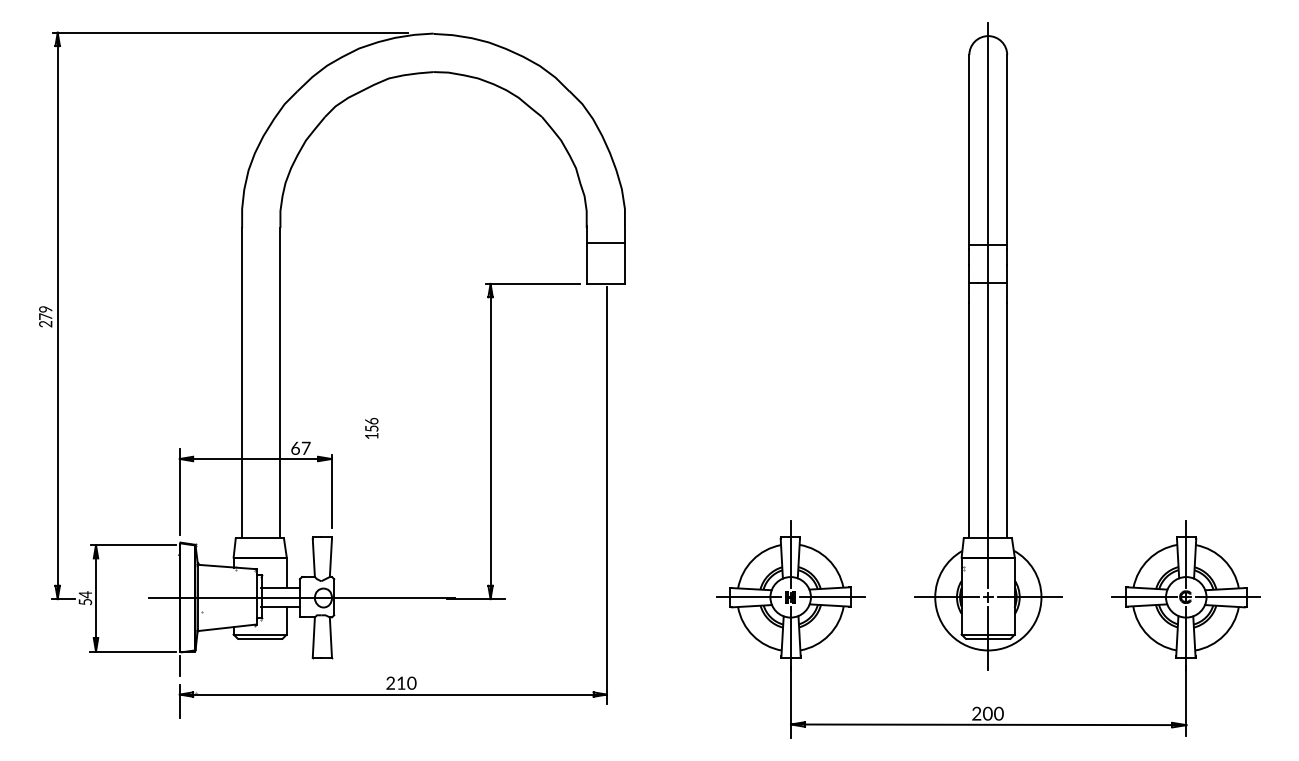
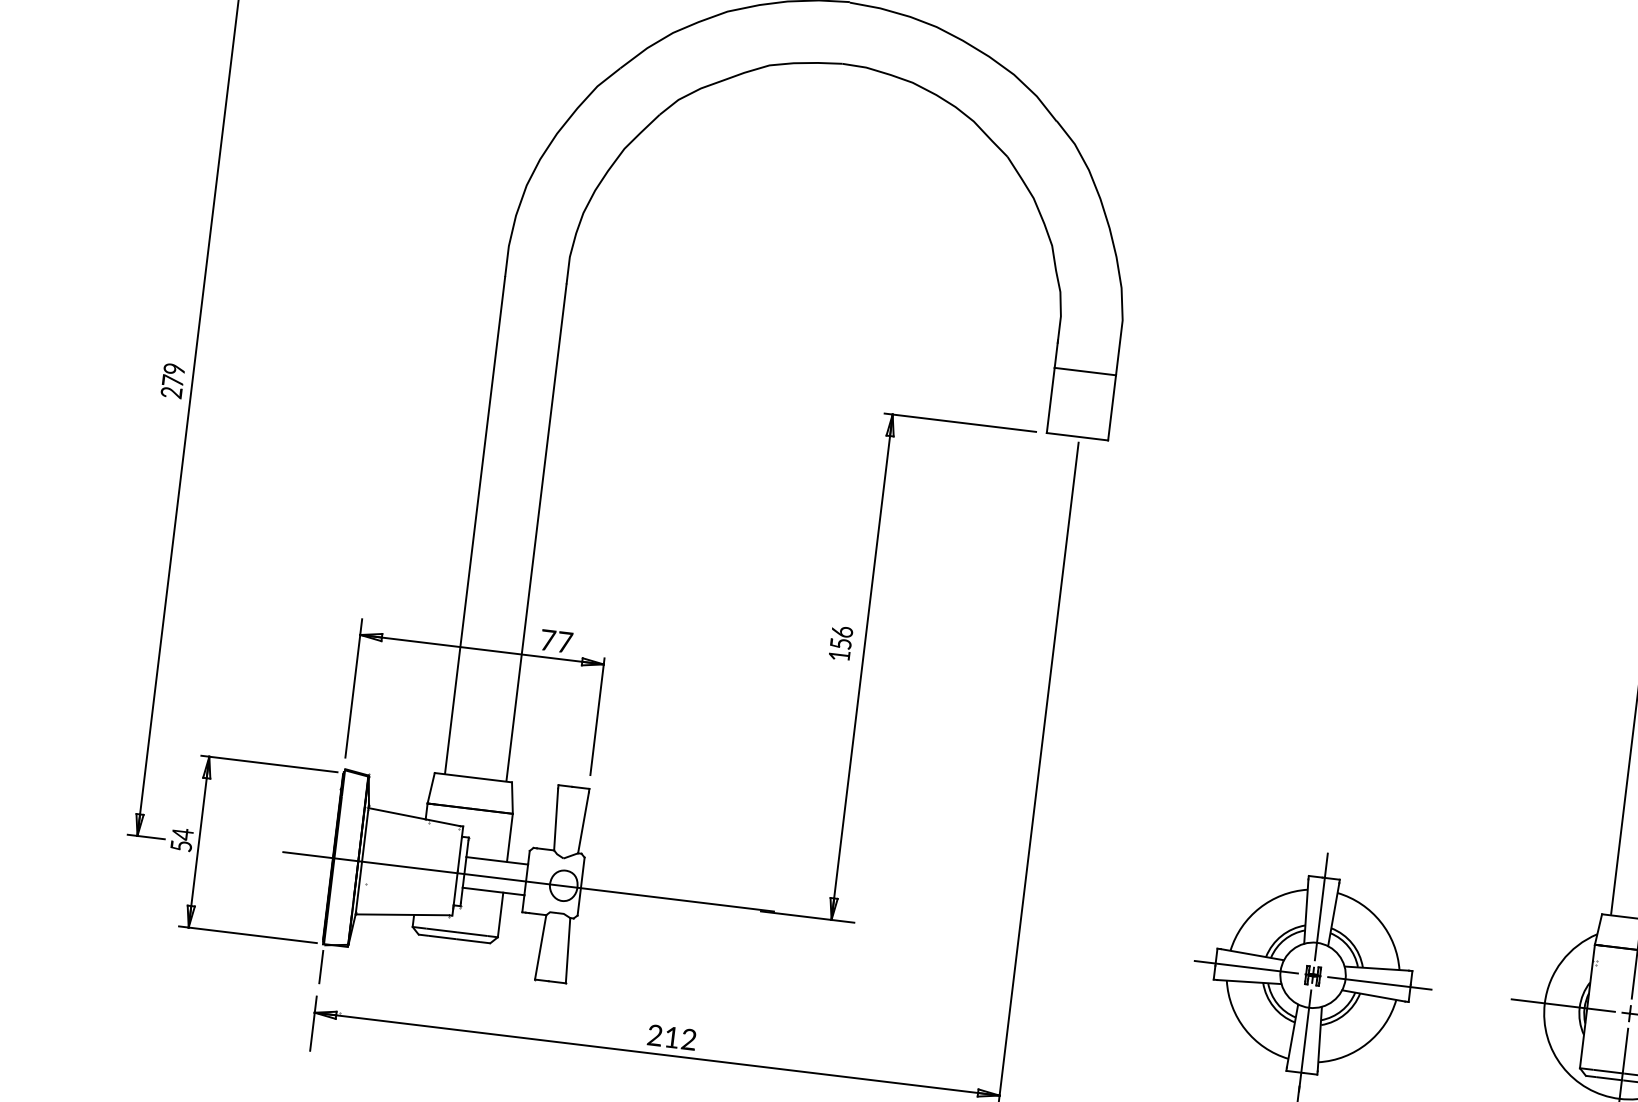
text: (371, 428) -> (840, 643), moved
text: (295, 447) -> (548, 638), 67 -> 77
text: (411, 683) -> (688, 1039), 210 -> 212

